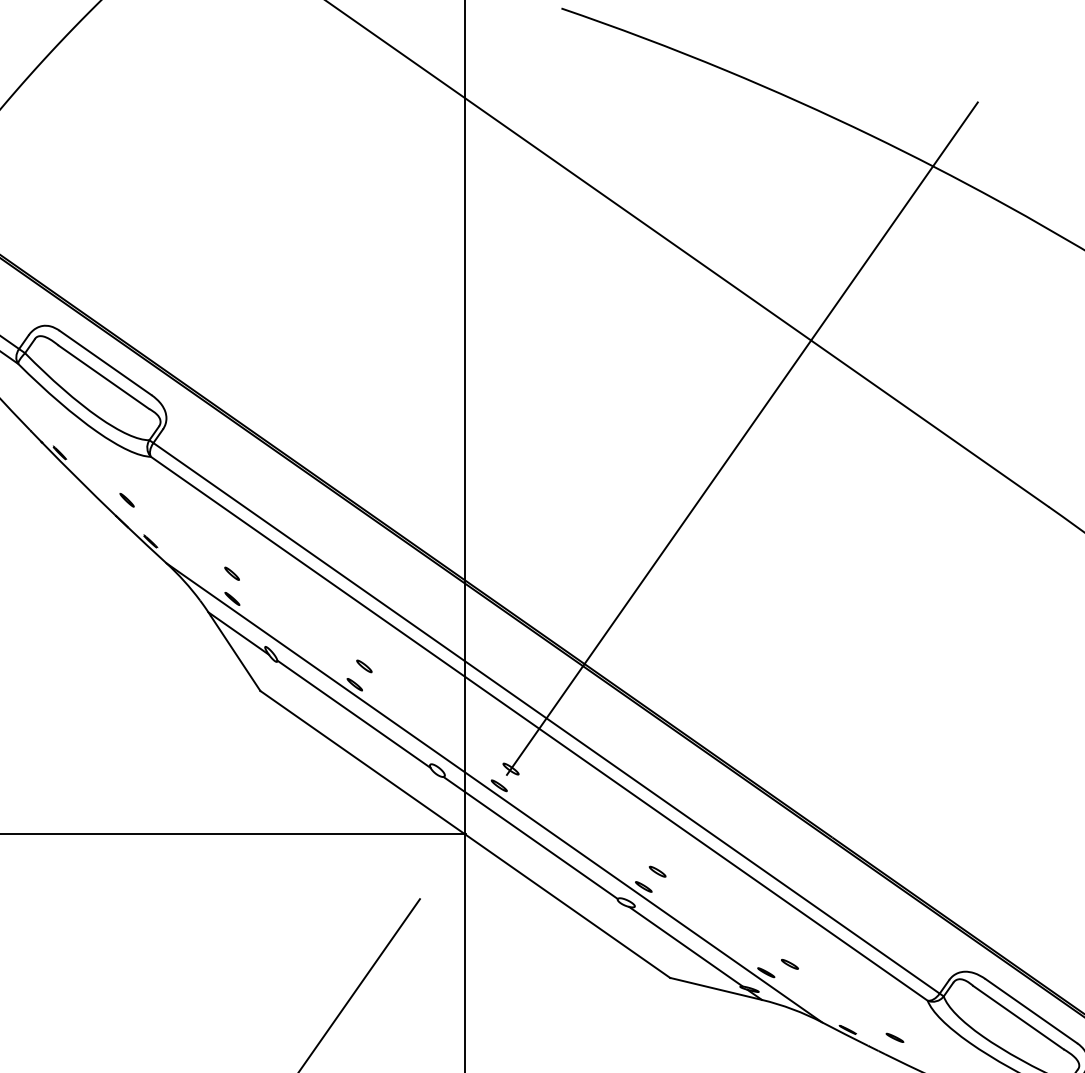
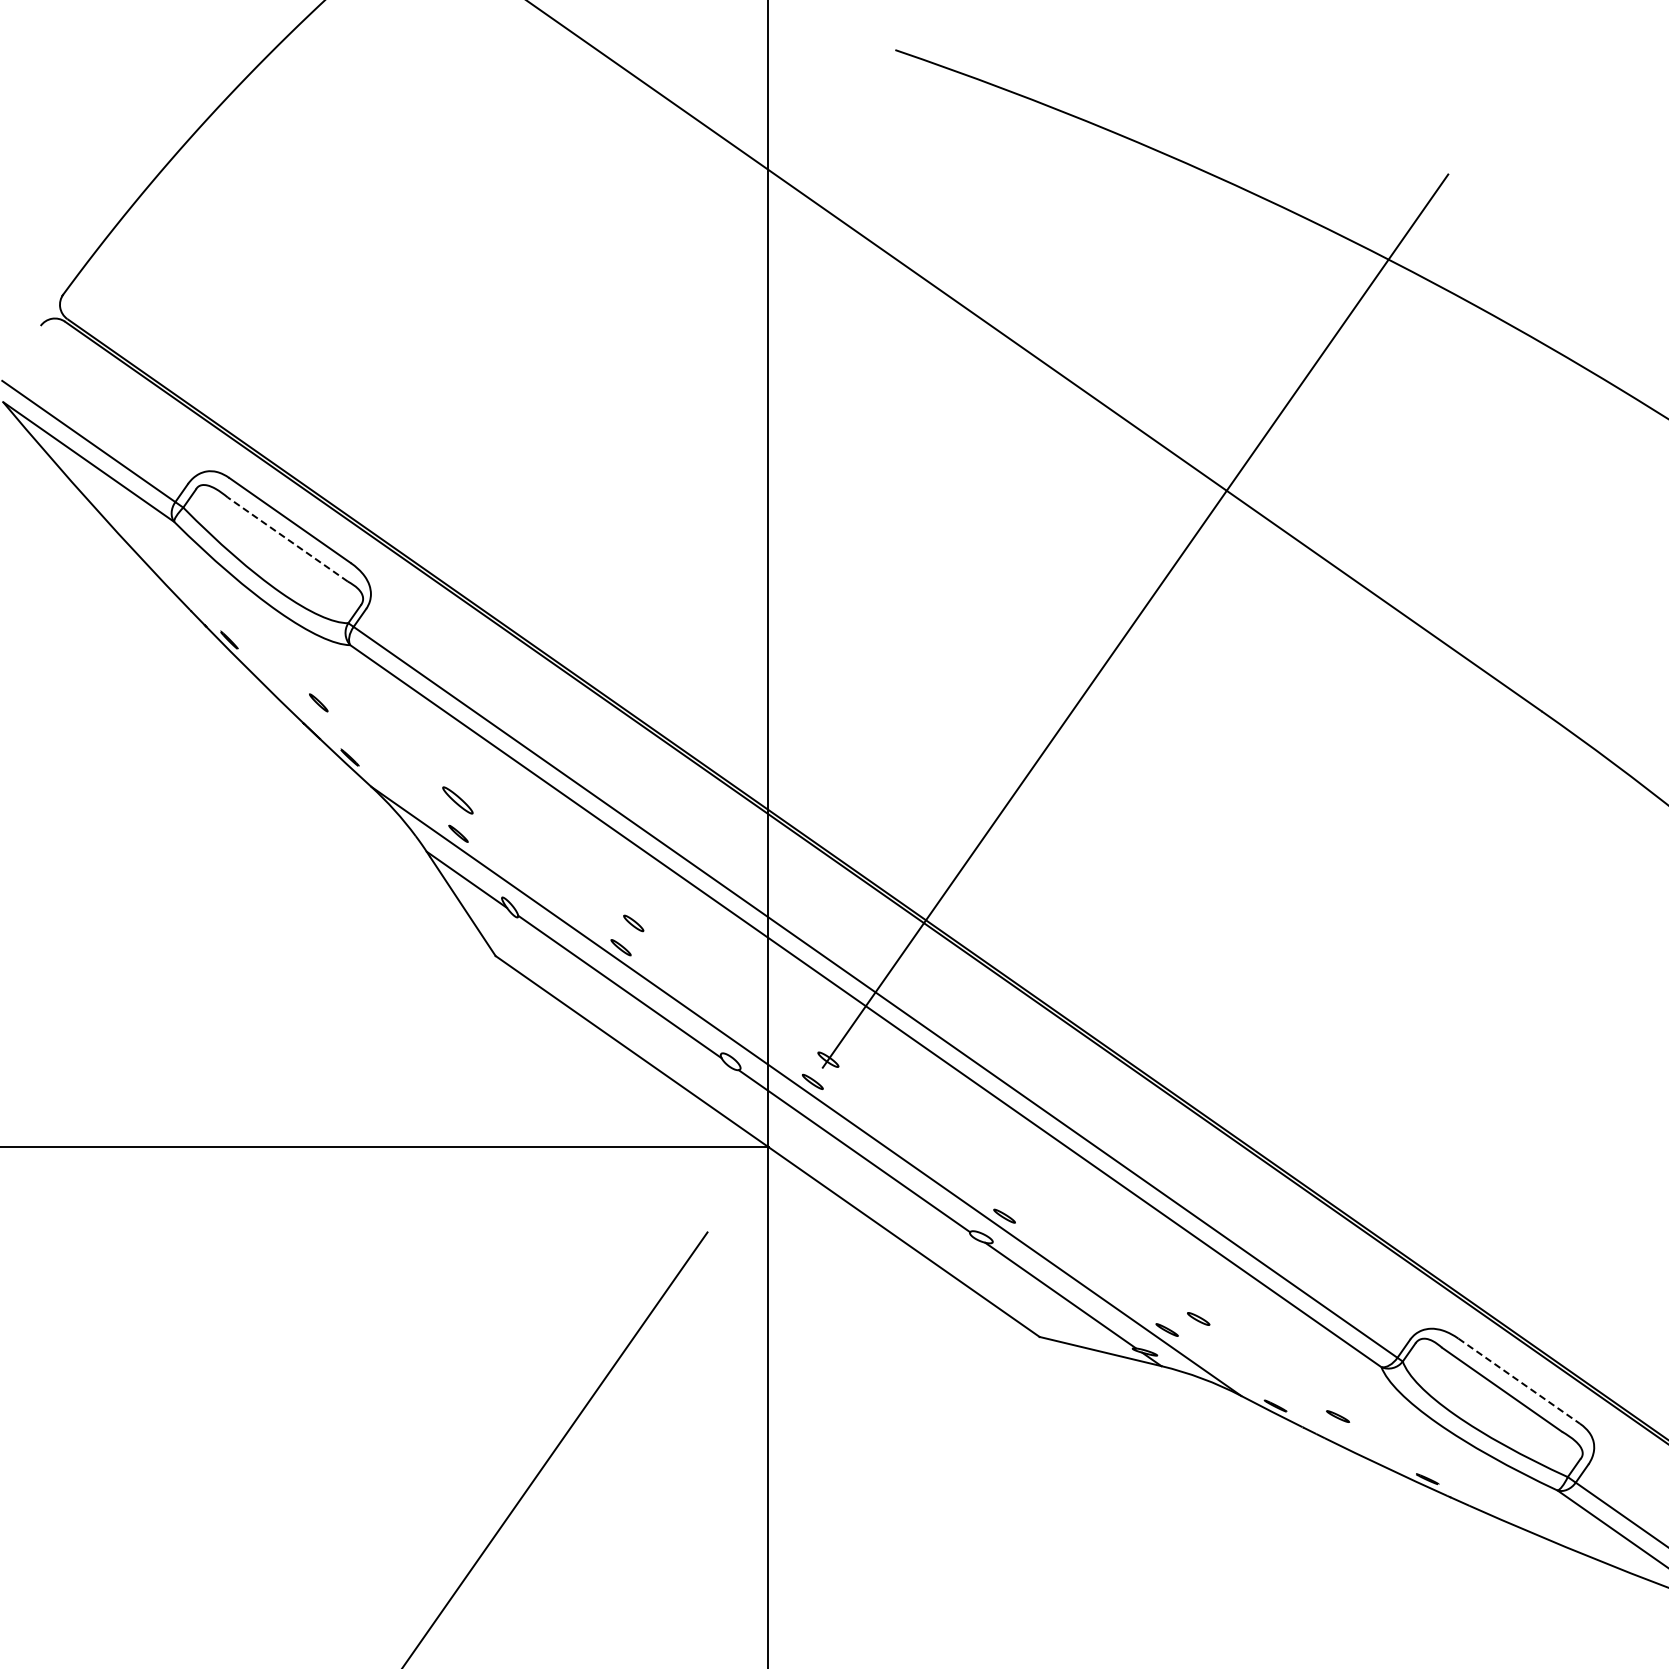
line: (103, 377) -> (287, 539), solid -> dashed
part: (232, 573) -> (458, 800), size x1.6
part: (657, 871) -> (1022, 1195), removed
line: (1031, 1011) -> (1519, 1381), solid -> dashed

